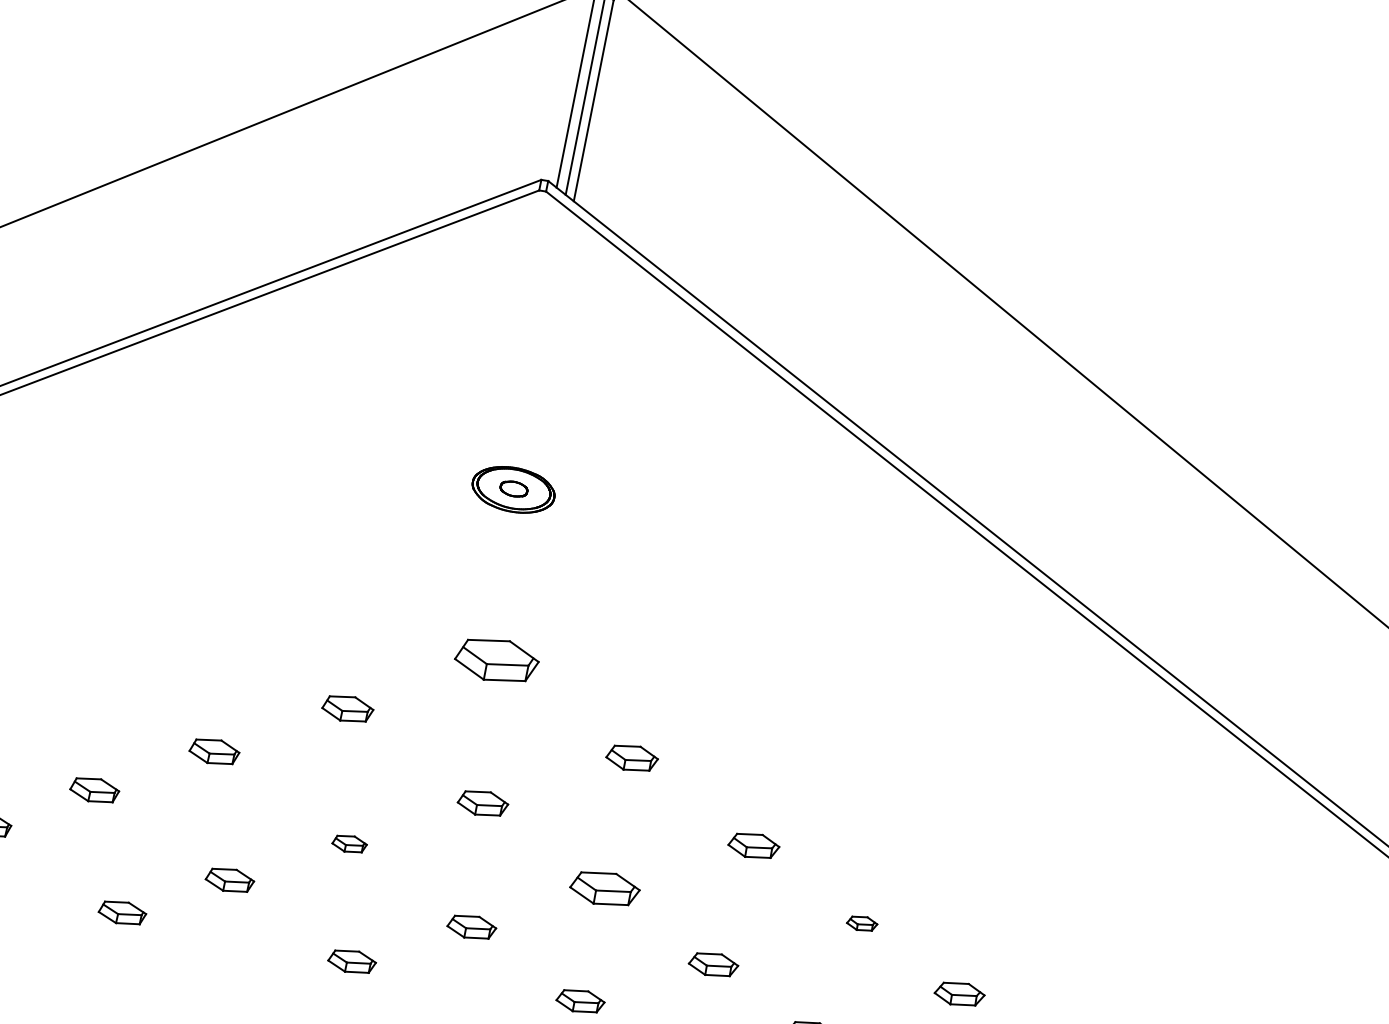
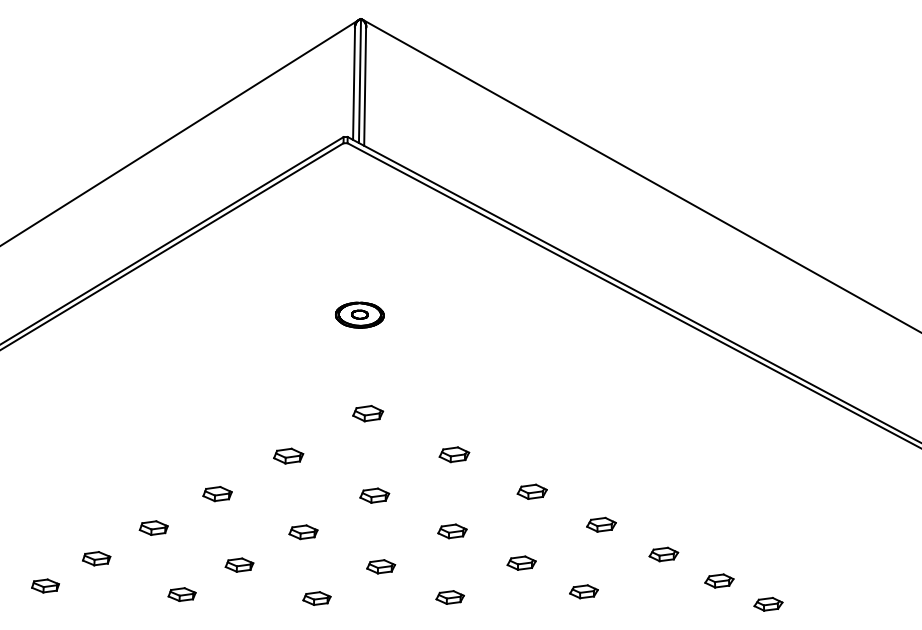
part: (497, 660) -> (368, 413), size x0.62
part: (349, 844) -> (303, 532), size x1.43
part: (604, 888) -> (452, 531), size x0.71
part: (862, 923) -> (601, 524), size x1.67

